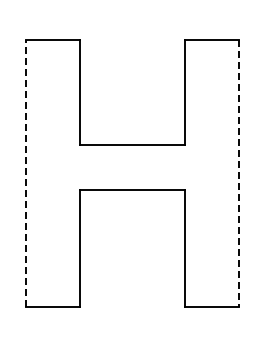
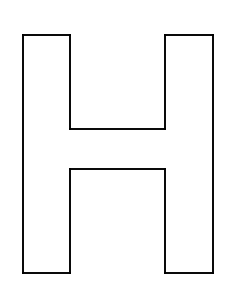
line: (25, 173) -> (22, 154), dashed -> solid
line: (239, 173) -> (212, 154), dashed -> solid

